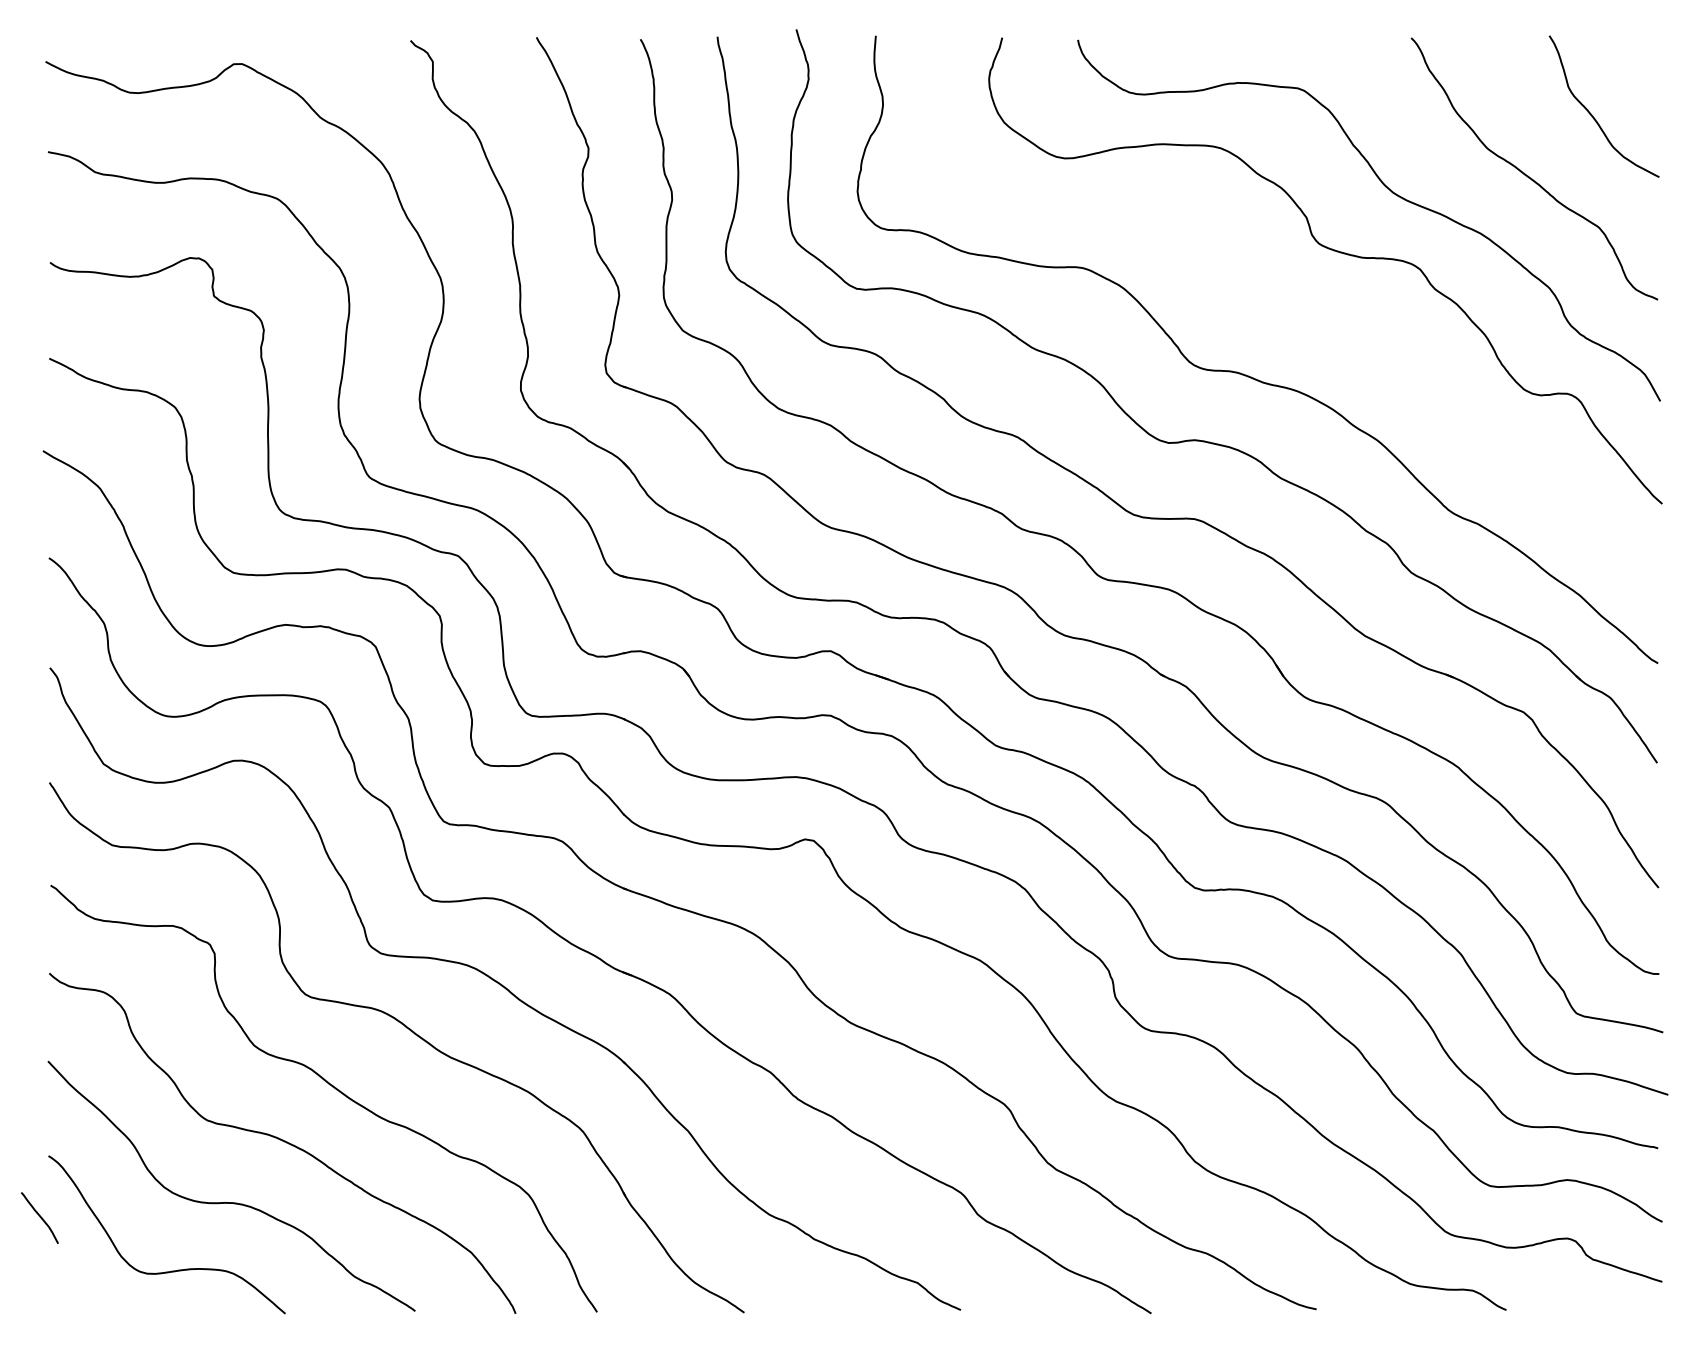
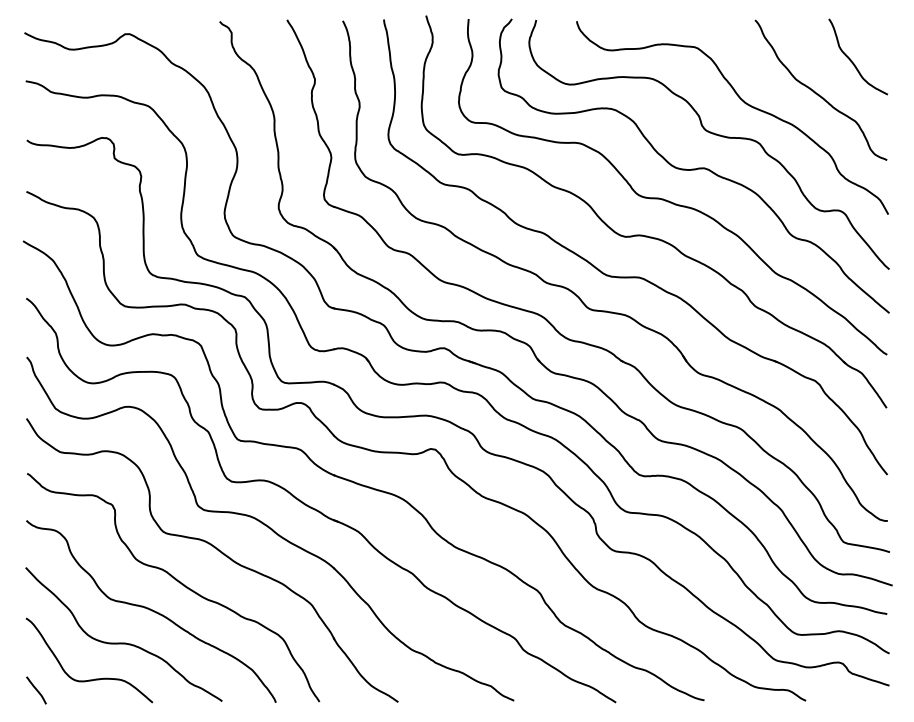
curve: (1296, 315) -> (693, 168), added
line: (40, 1217) -> (36, 690), moved

